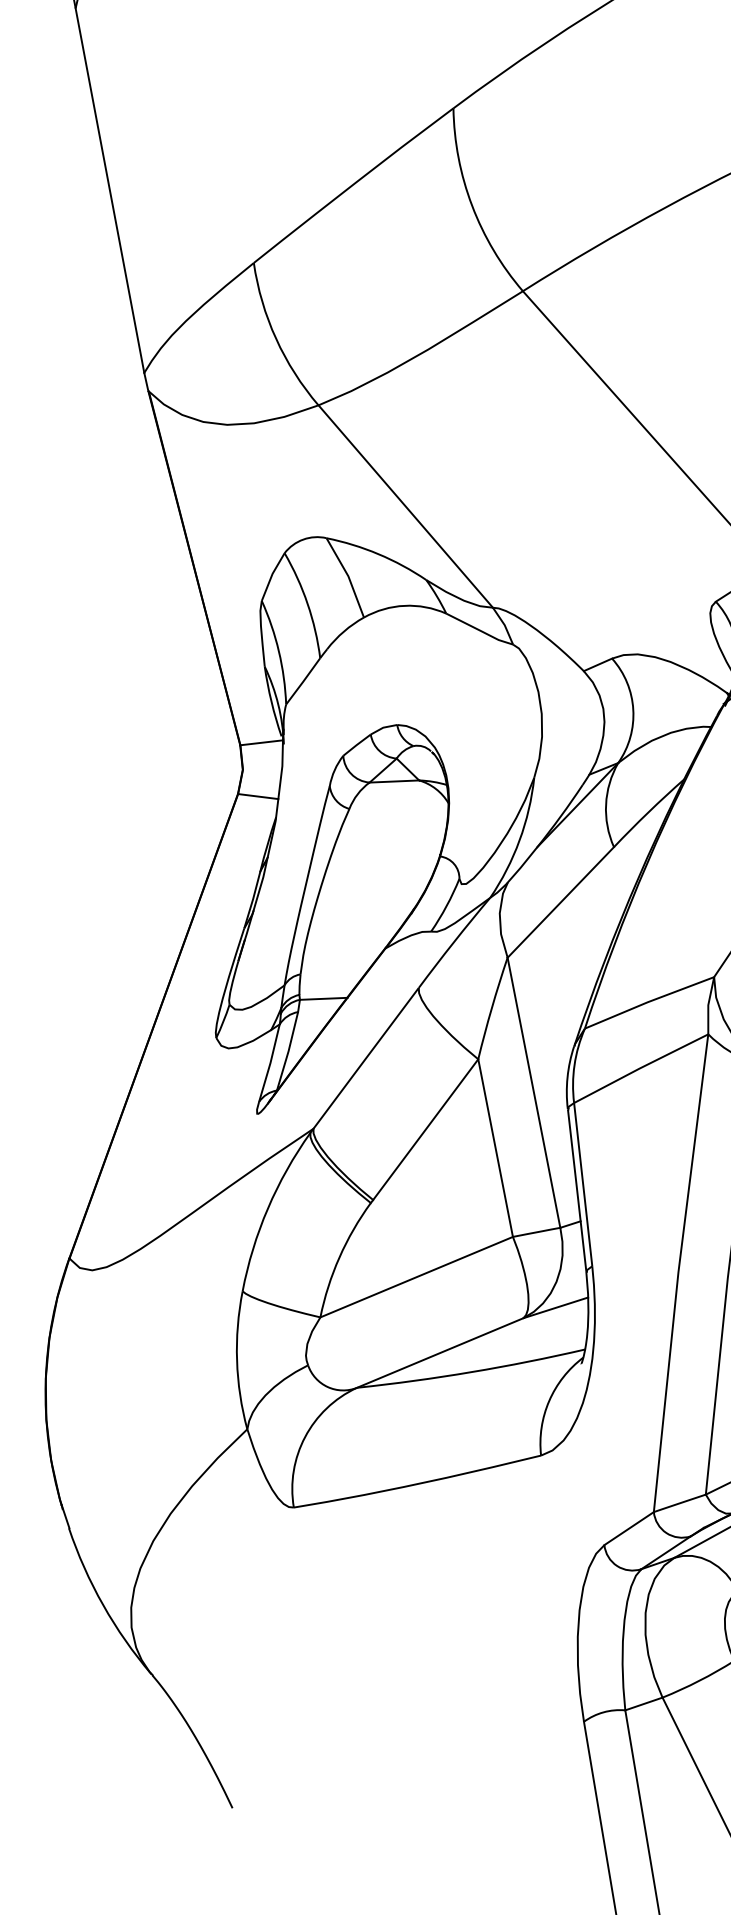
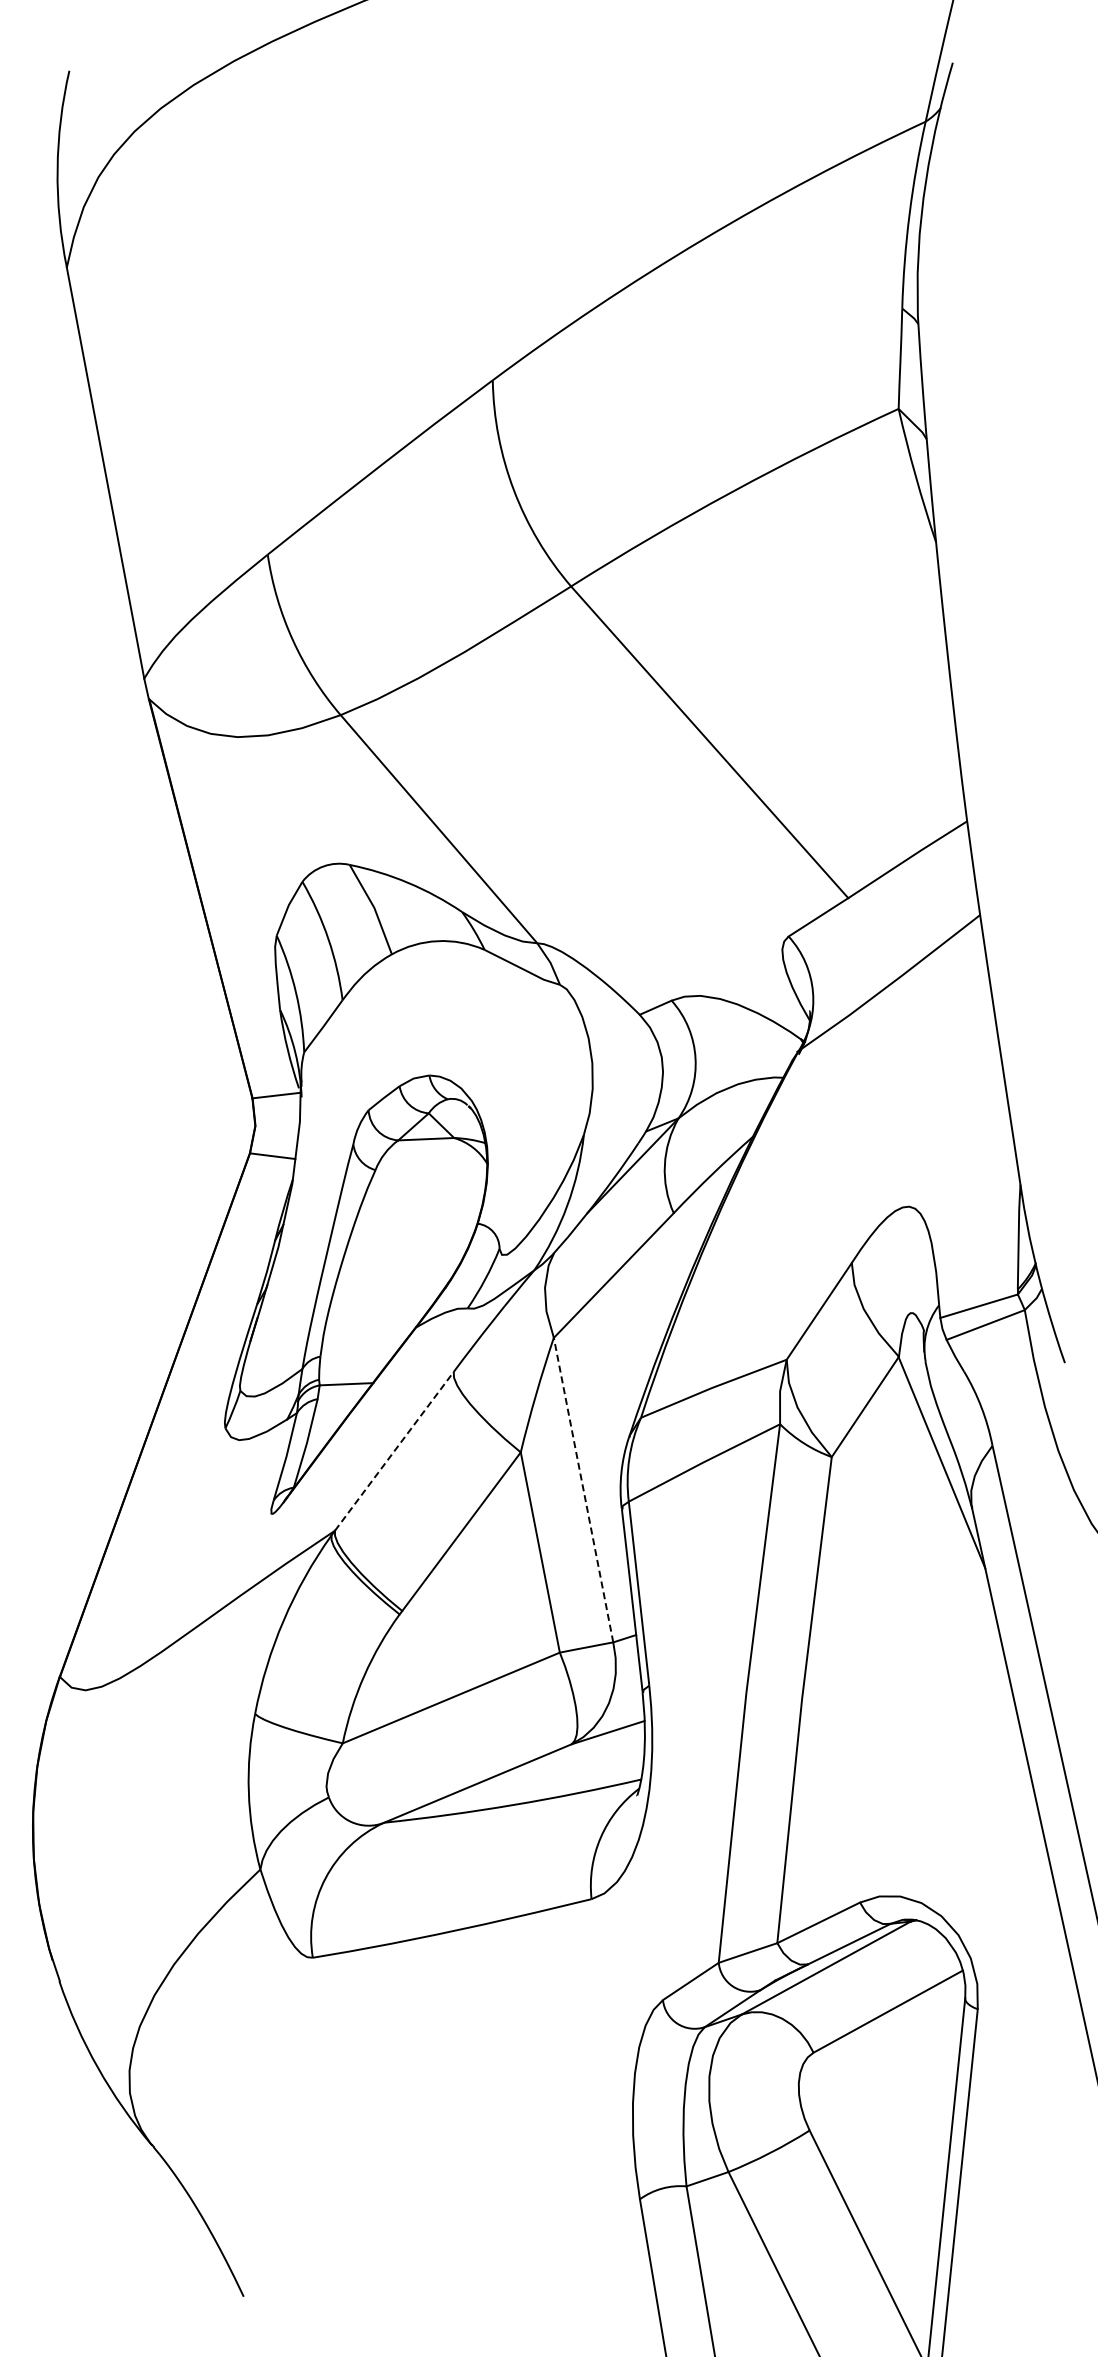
line: (366, 1058) -> (394, 1451), solid -> dashed
line: (533, 1092) -> (583, 1489), solid -> dashed

